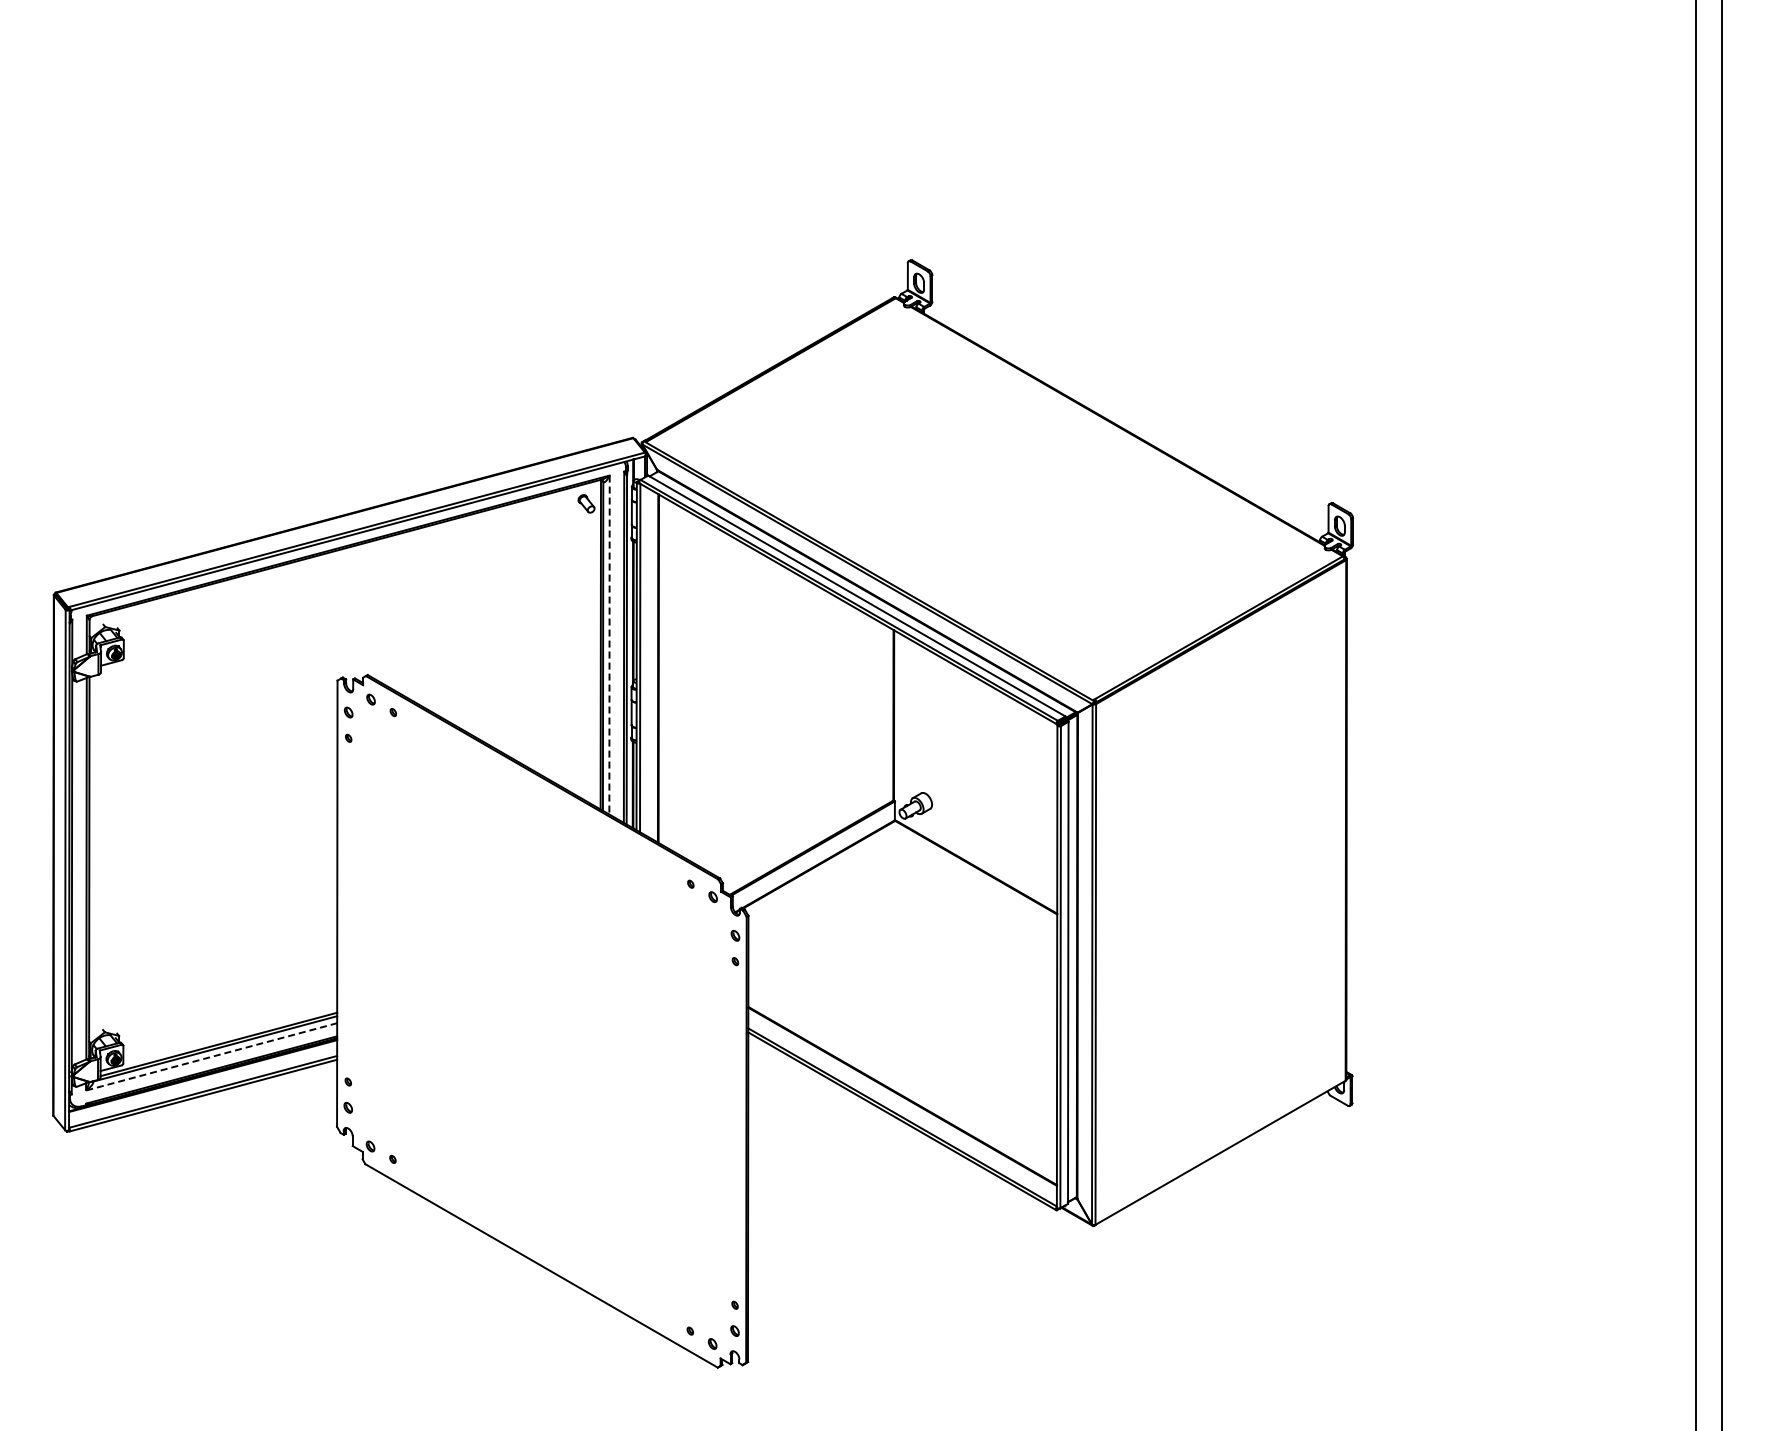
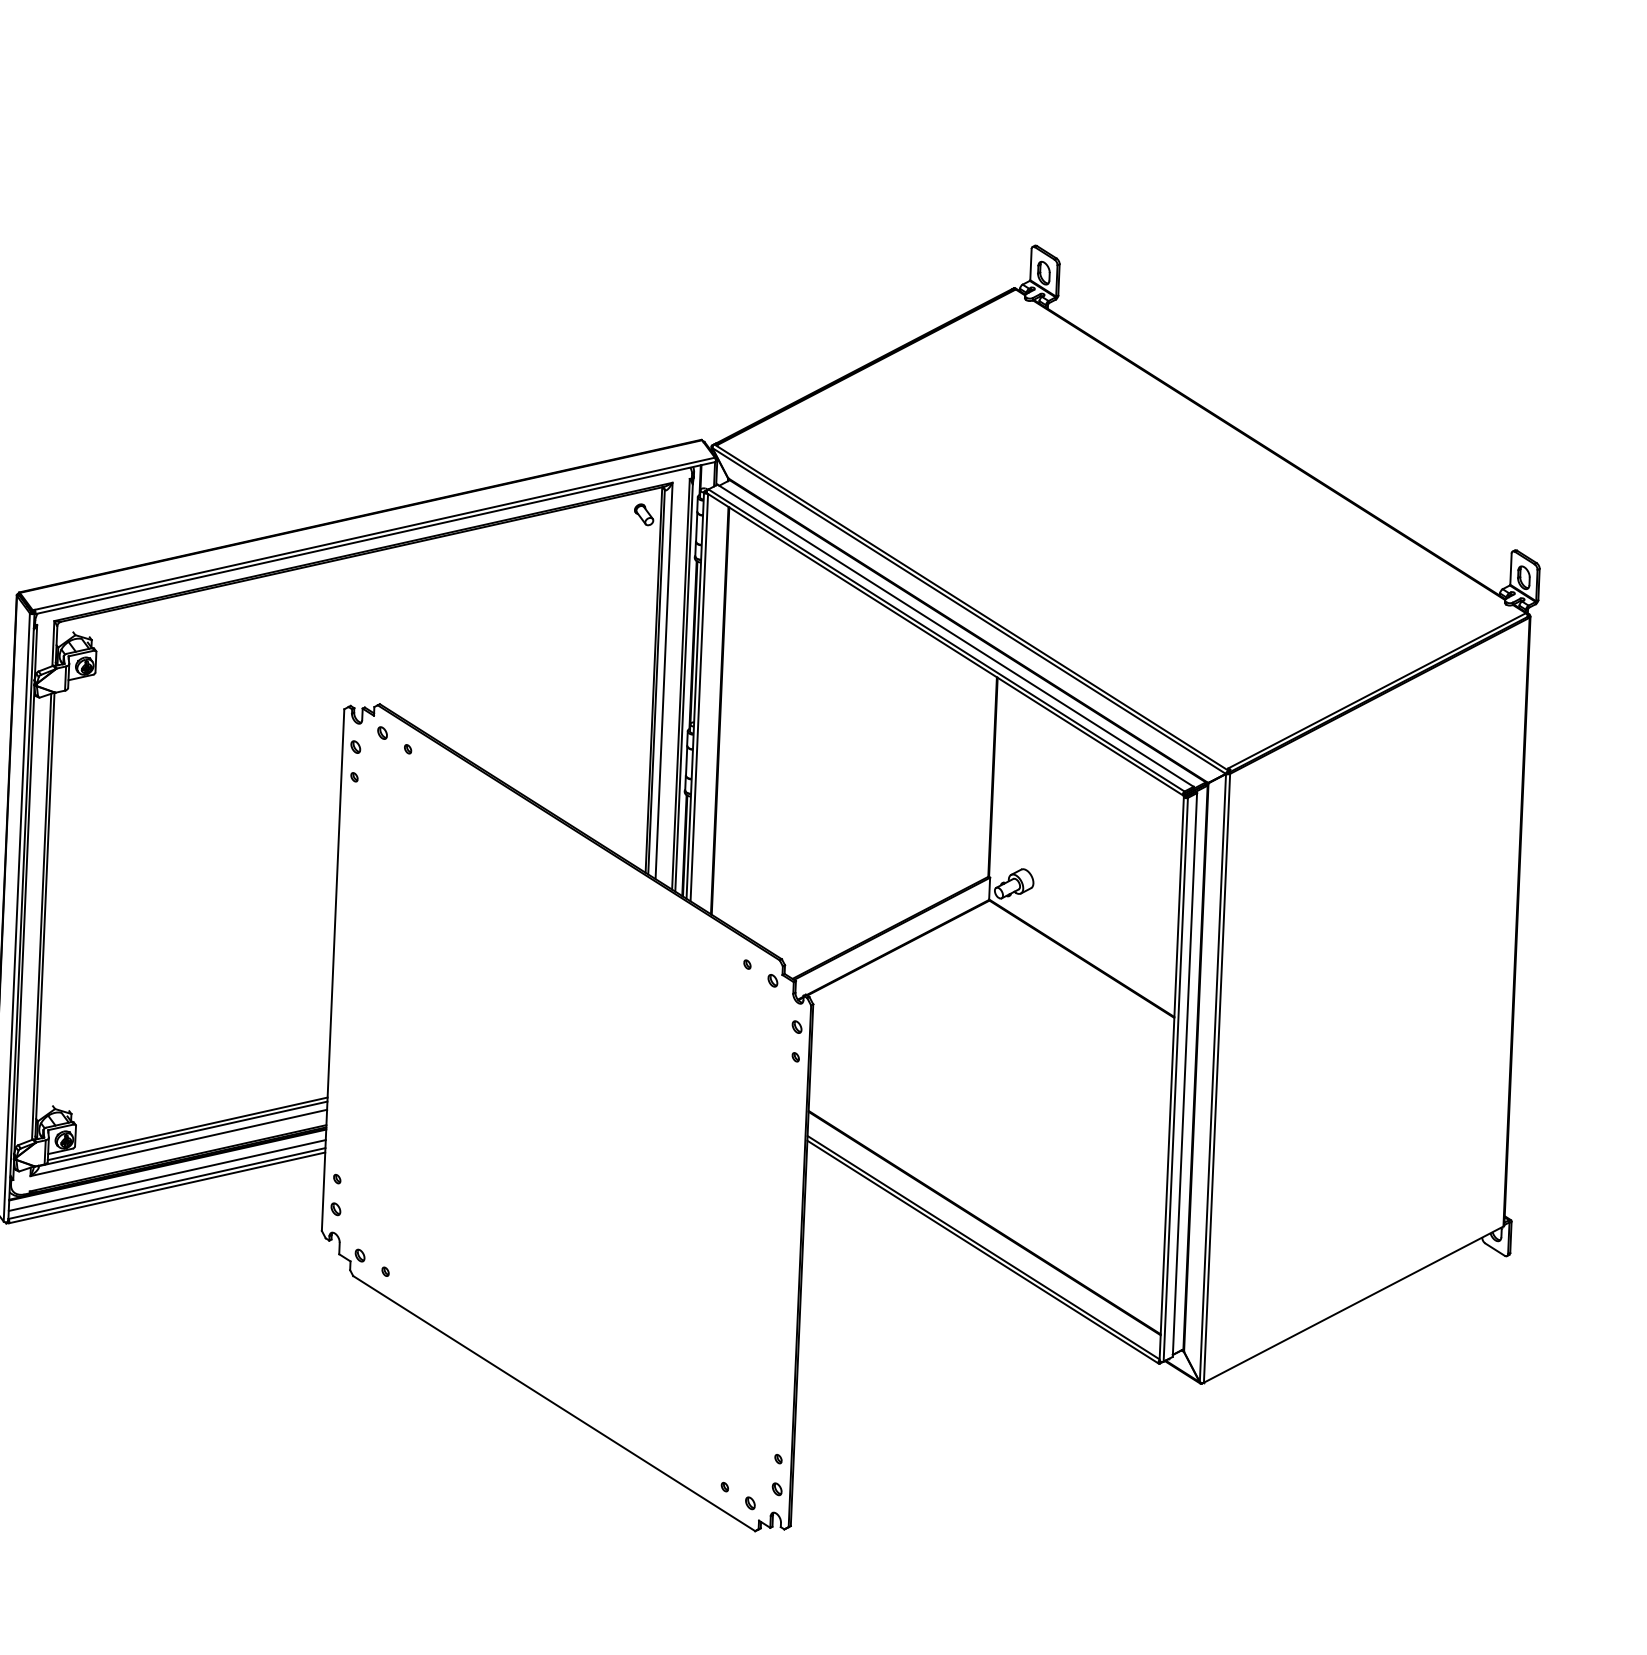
line: (609, 645) -> (664, 681), dashed -> solid
line: (211, 1056) -> (178, 1142), dashed -> solid
line: (203, 1084) -> (167, 1174), added

